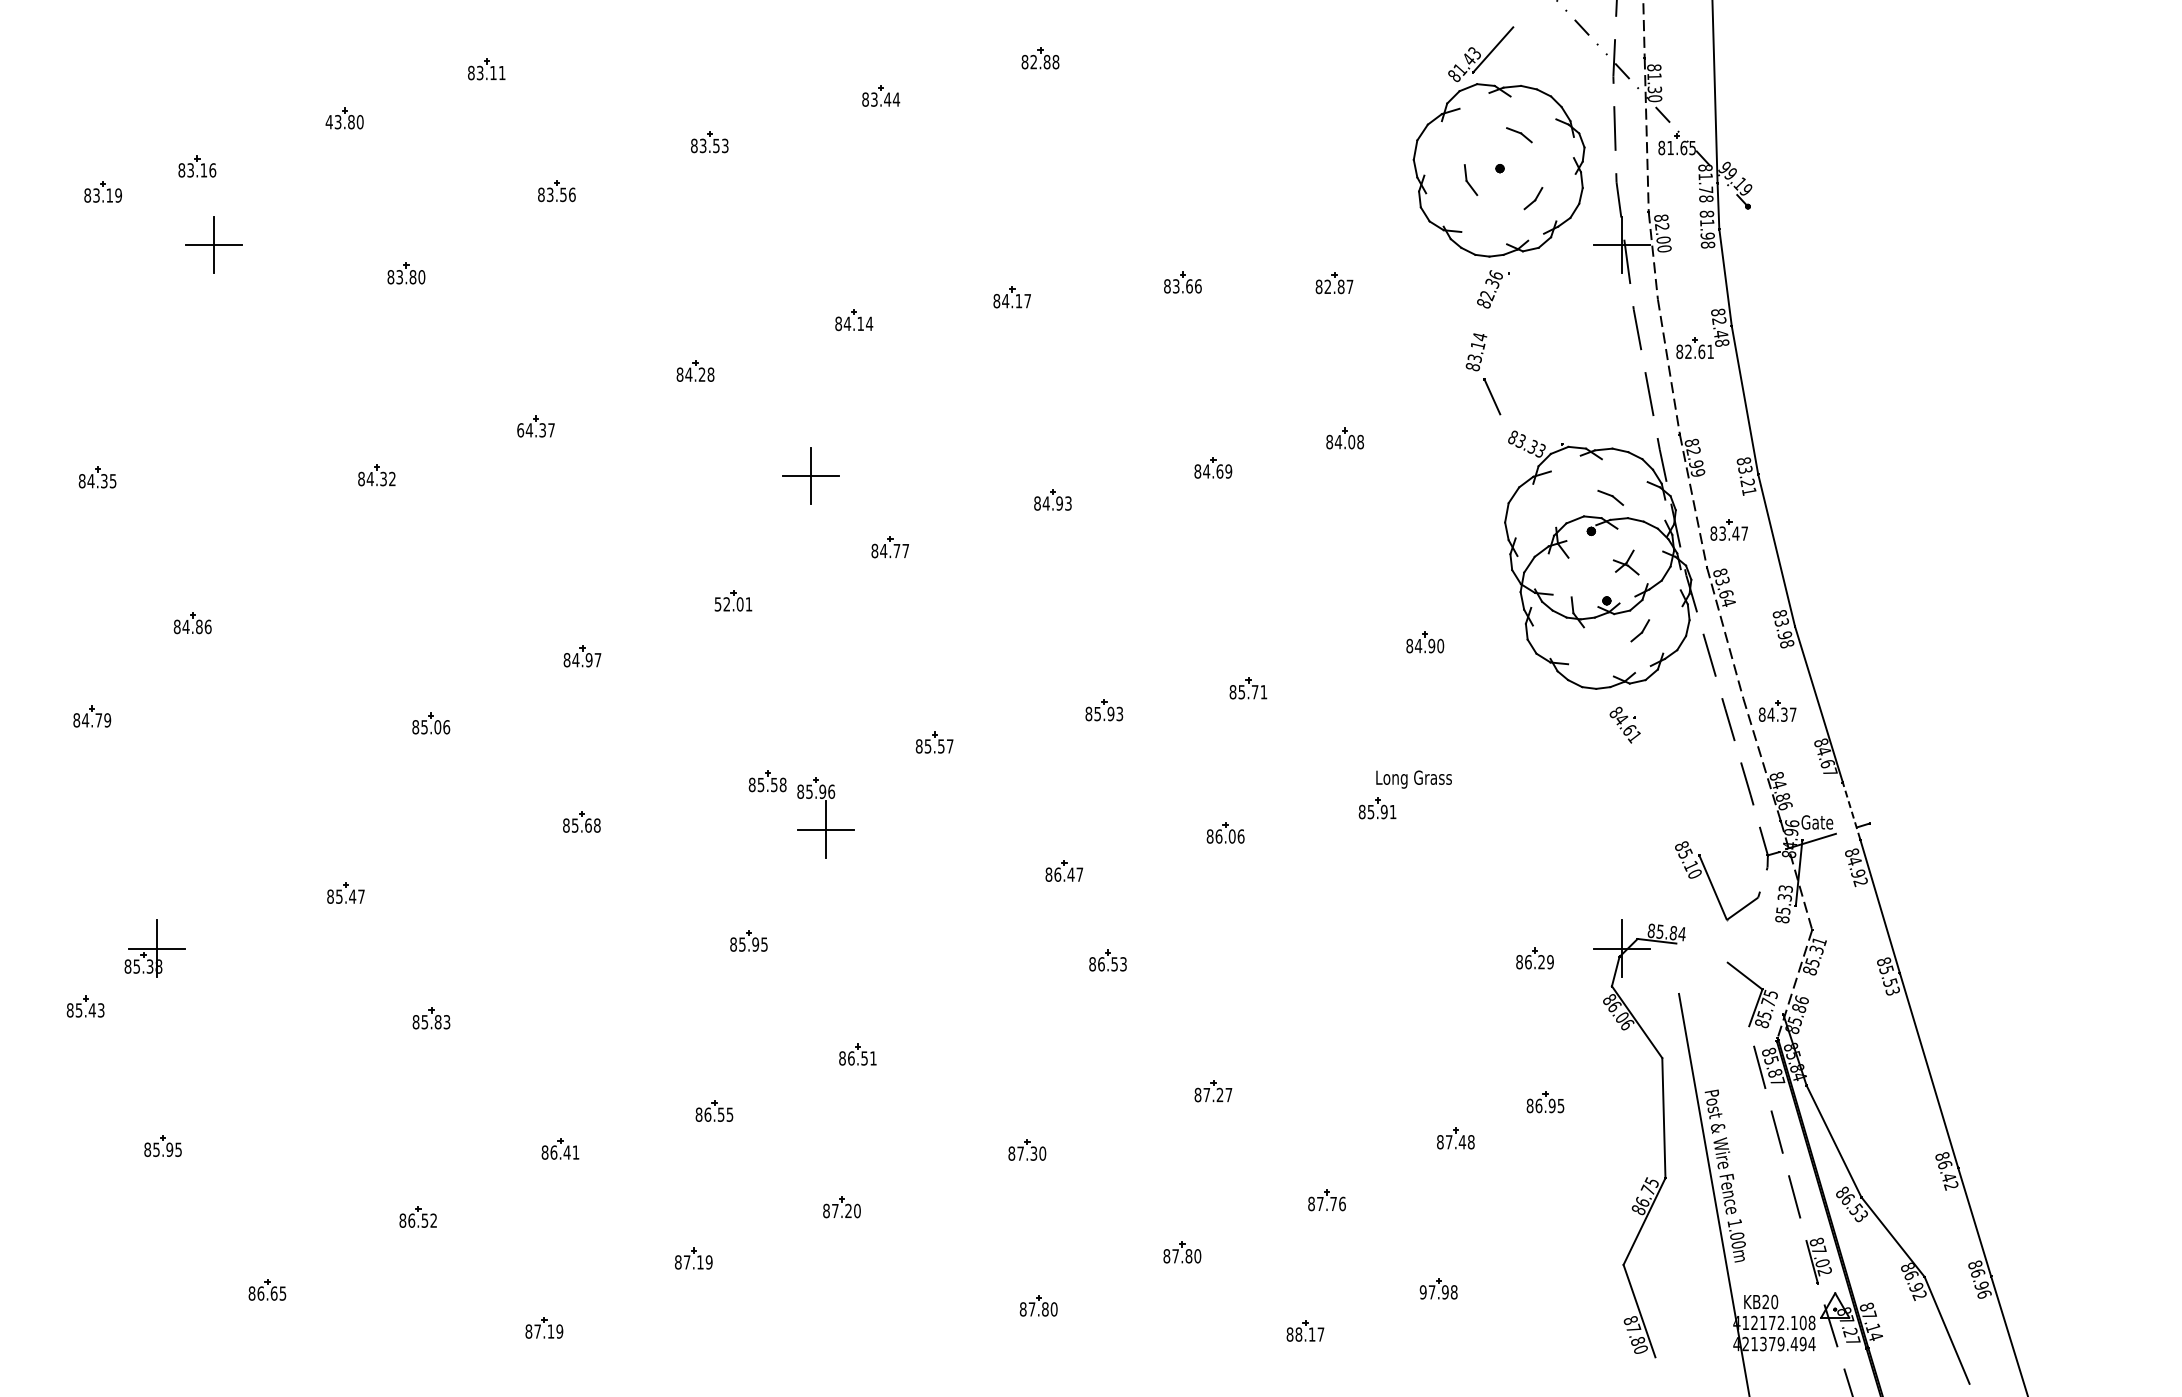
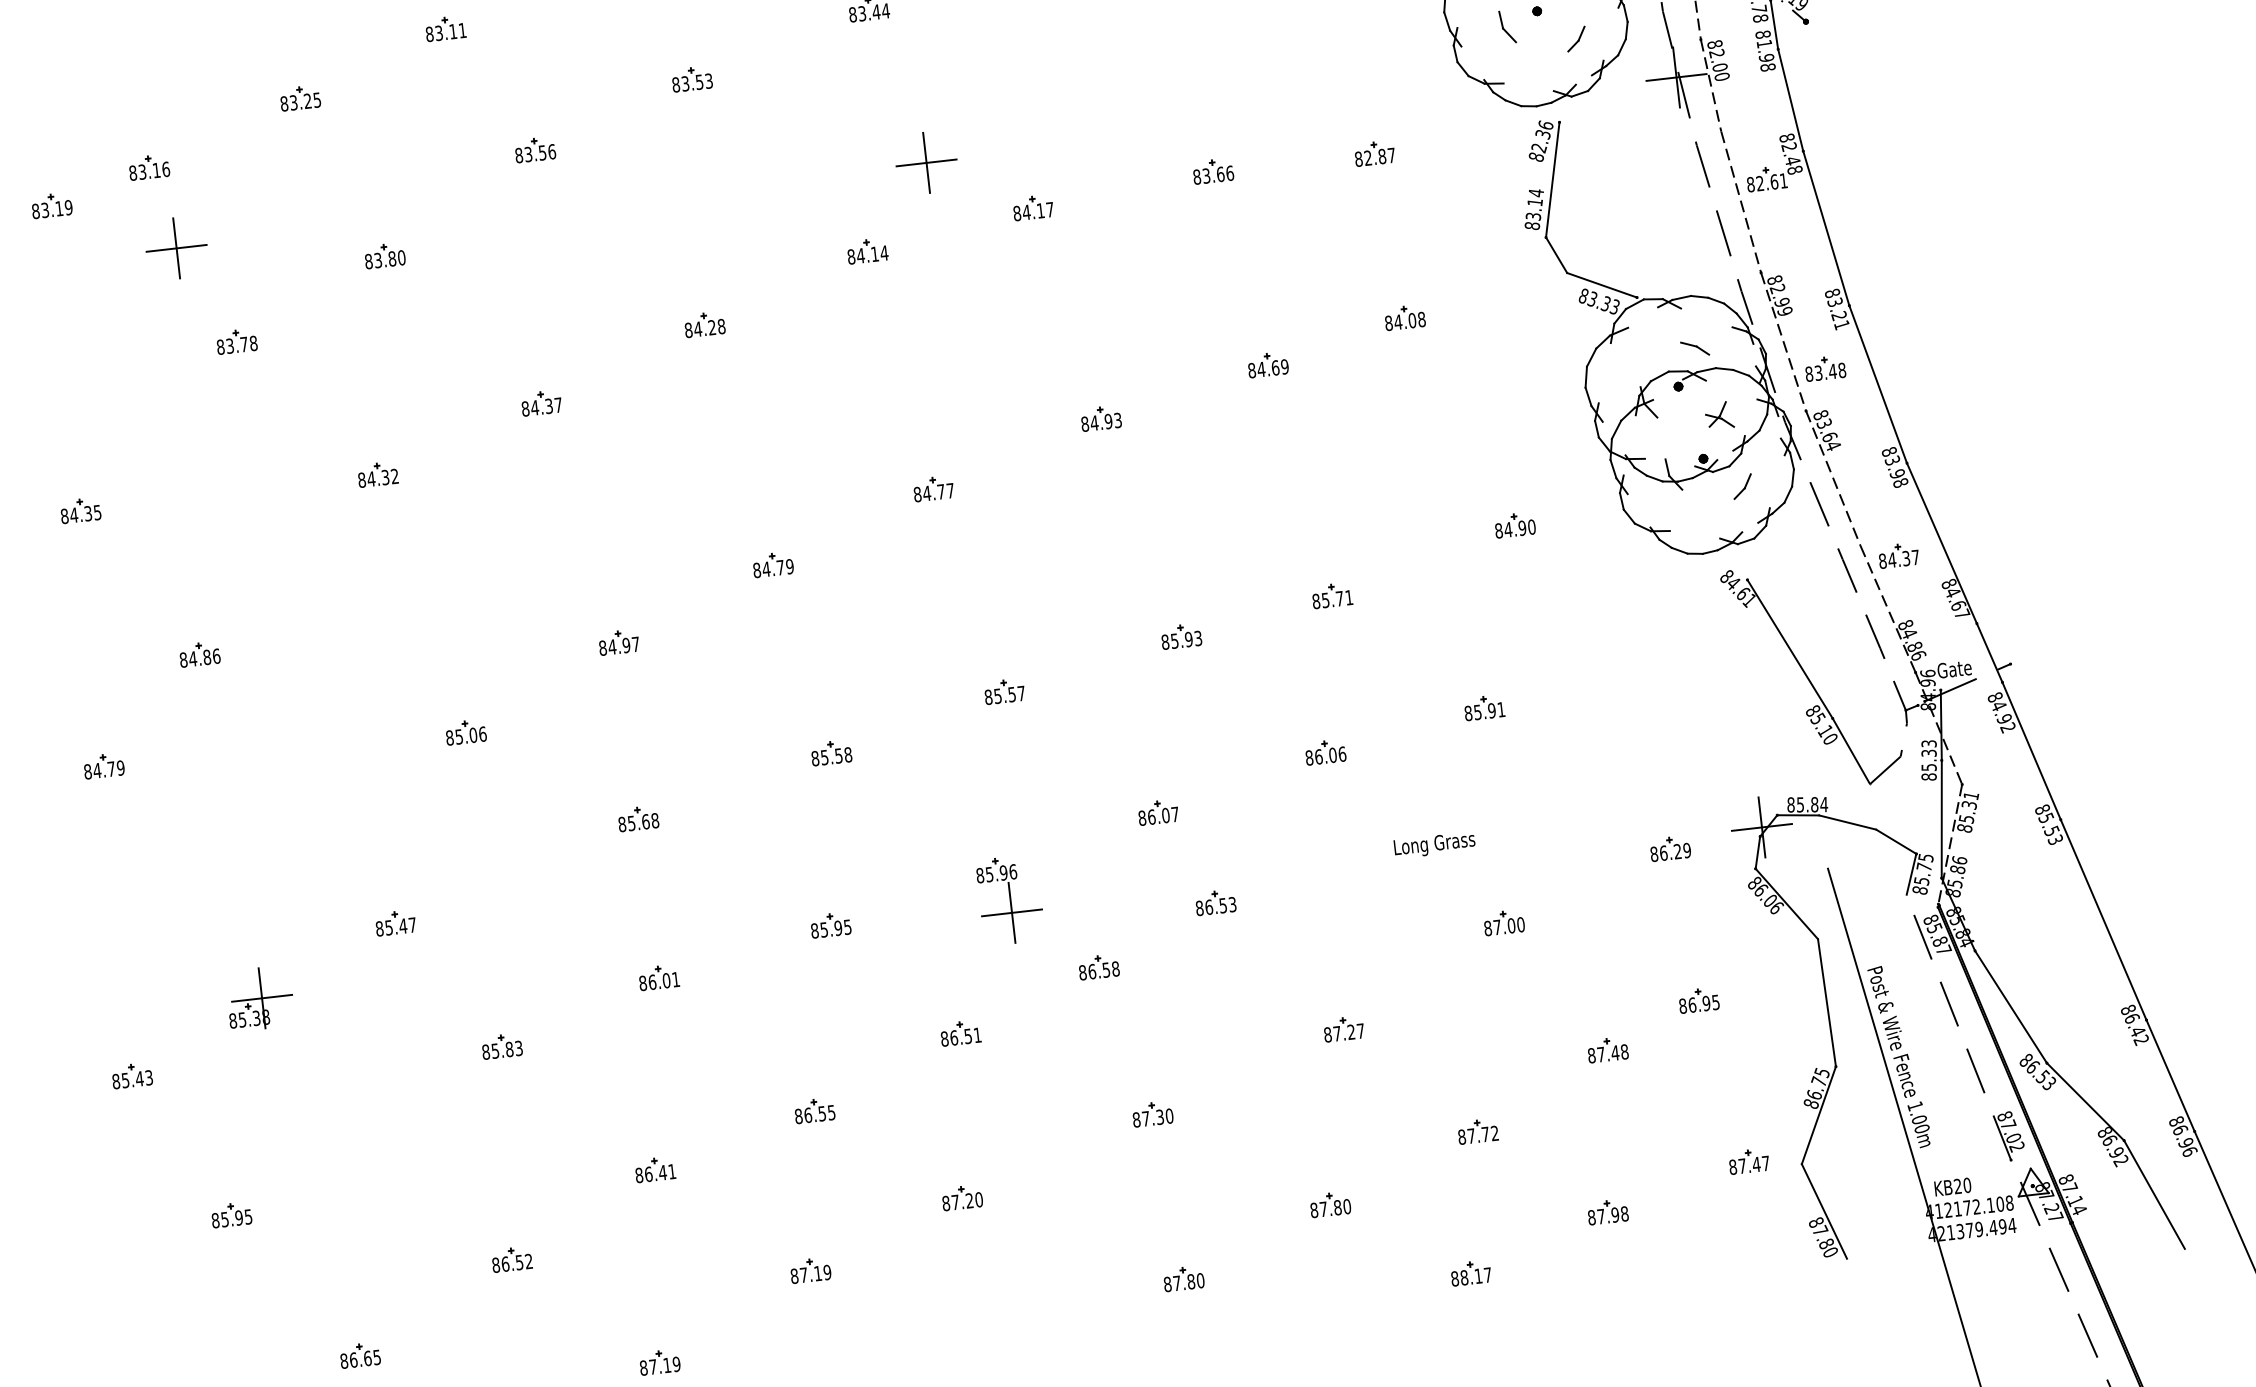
text: (344, 122) -> (300, 102), 43.80 -> 83.25
line: (1496, 326) -> (1552, 179), added
part: (259, 337) -> (236, 341), added
line: (1531, 429) -> (1602, 285), added
text: (520, 430) -> (525, 409), 64.37 -> 84.37
part: (810, 475) -> (925, 162), moved
text: (1744, 533) -> (1841, 370), 83.47 -> 83.48
text: (733, 604) -> (773, 568), 52.01 -> 84.79
text: (1413, 779) -> (1434, 845), moved
line: (1666, 786) -> (1789, 649), added
line: (1851, 811) -> (1989, 653), dashed -> solid
part: (825, 817) -> (1009, 900), moved
text: (1070, 874) -> (1165, 815), 86.47 -> 86.07
part: (154, 948) -> (259, 998), moved
line: (1701, 952) -> (1846, 821), added
line: (1789, 959) -> (1941, 818), added
part: (583, 971) -> (658, 977), added
part: (992, 1007) -> (1098, 966), added
part: (1372, 1009) -> (1503, 922), added
text: (1342, 1203) -> (1494, 1132), 87.76 -> 87.72
part: (1574, 1256) -> (1748, 1161), added
text: (1422, 1292) -> (1590, 1217), 97.98 -> 87.98

